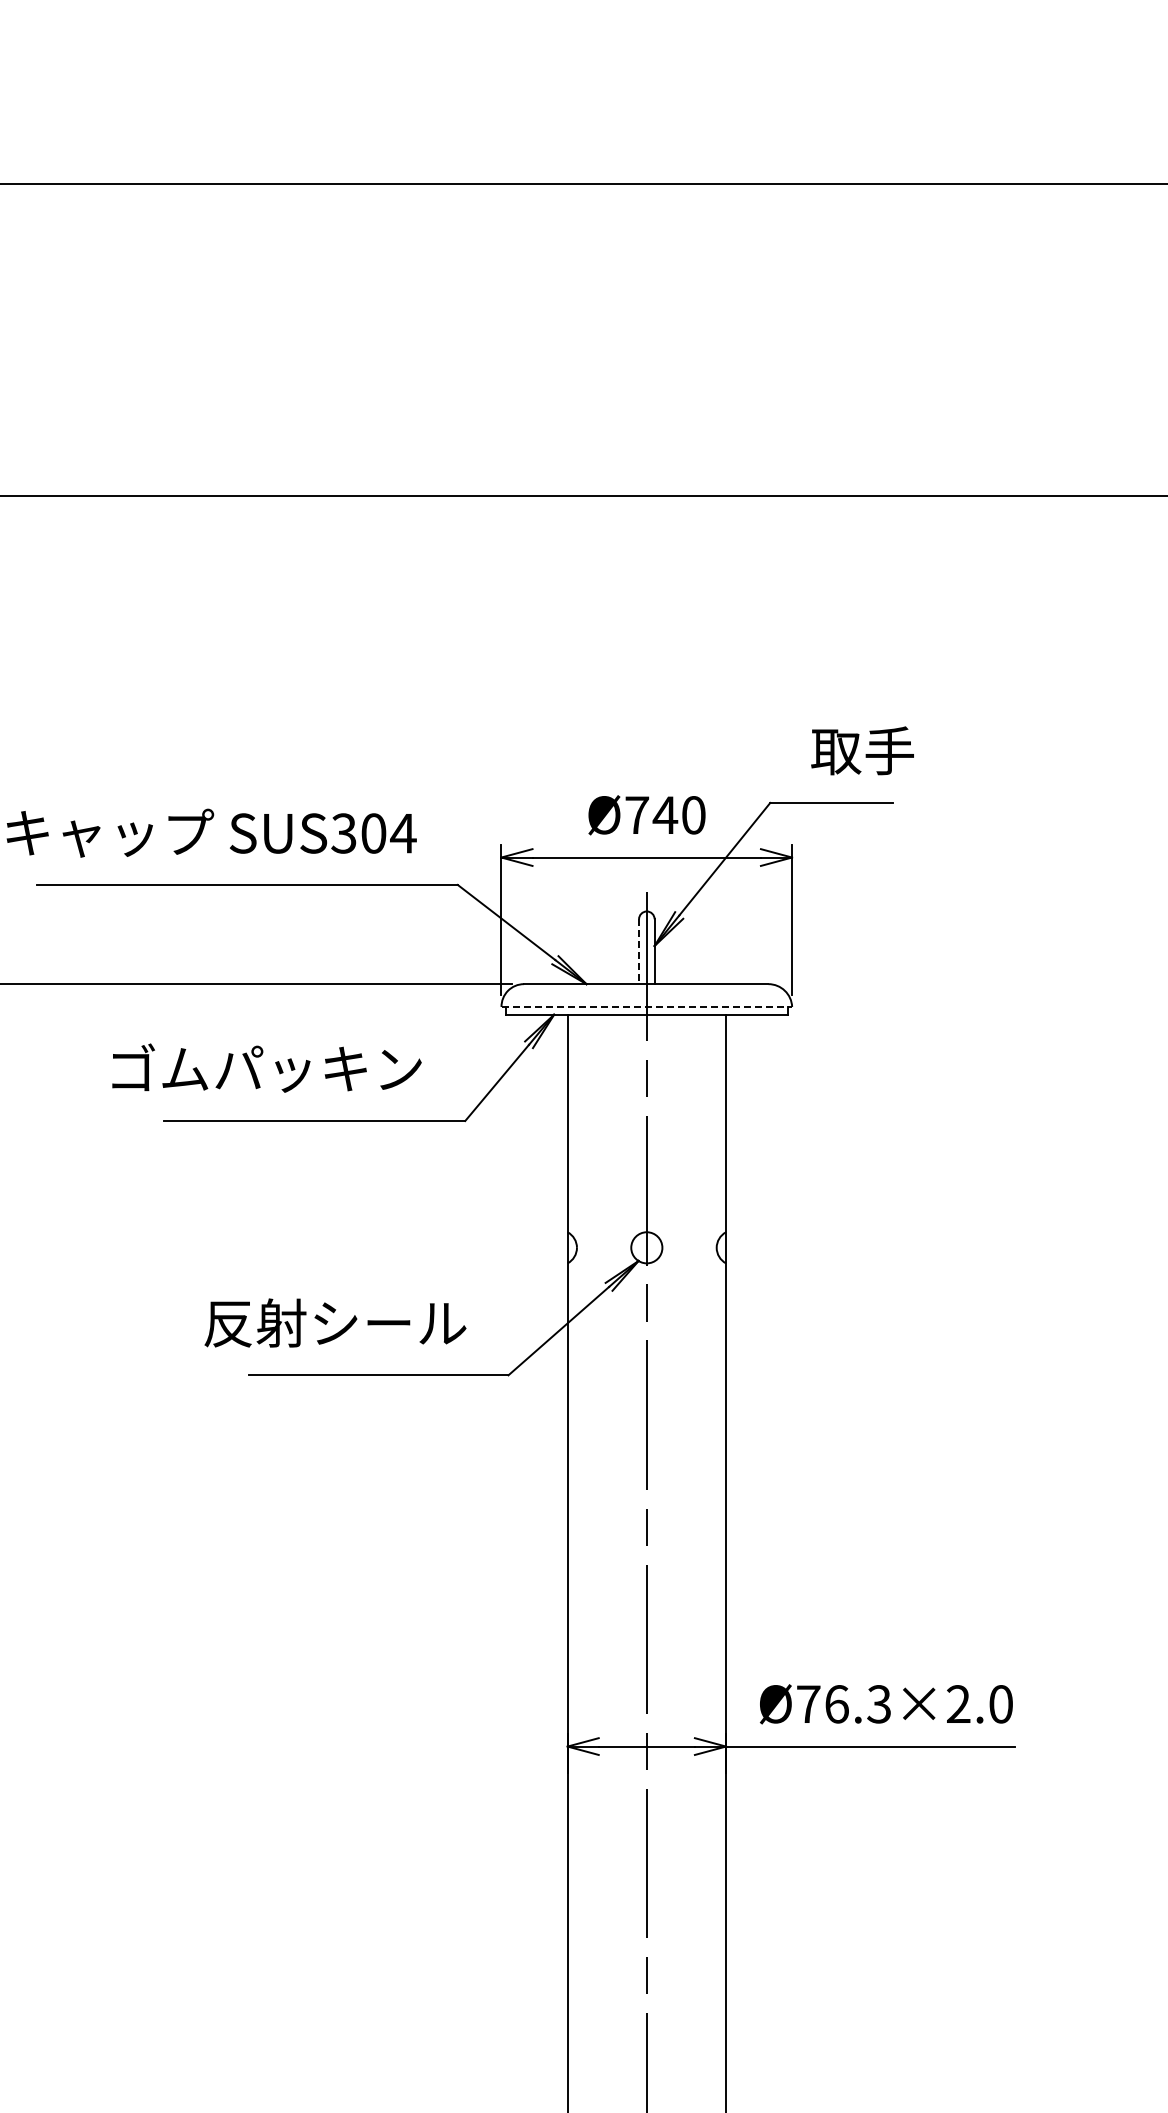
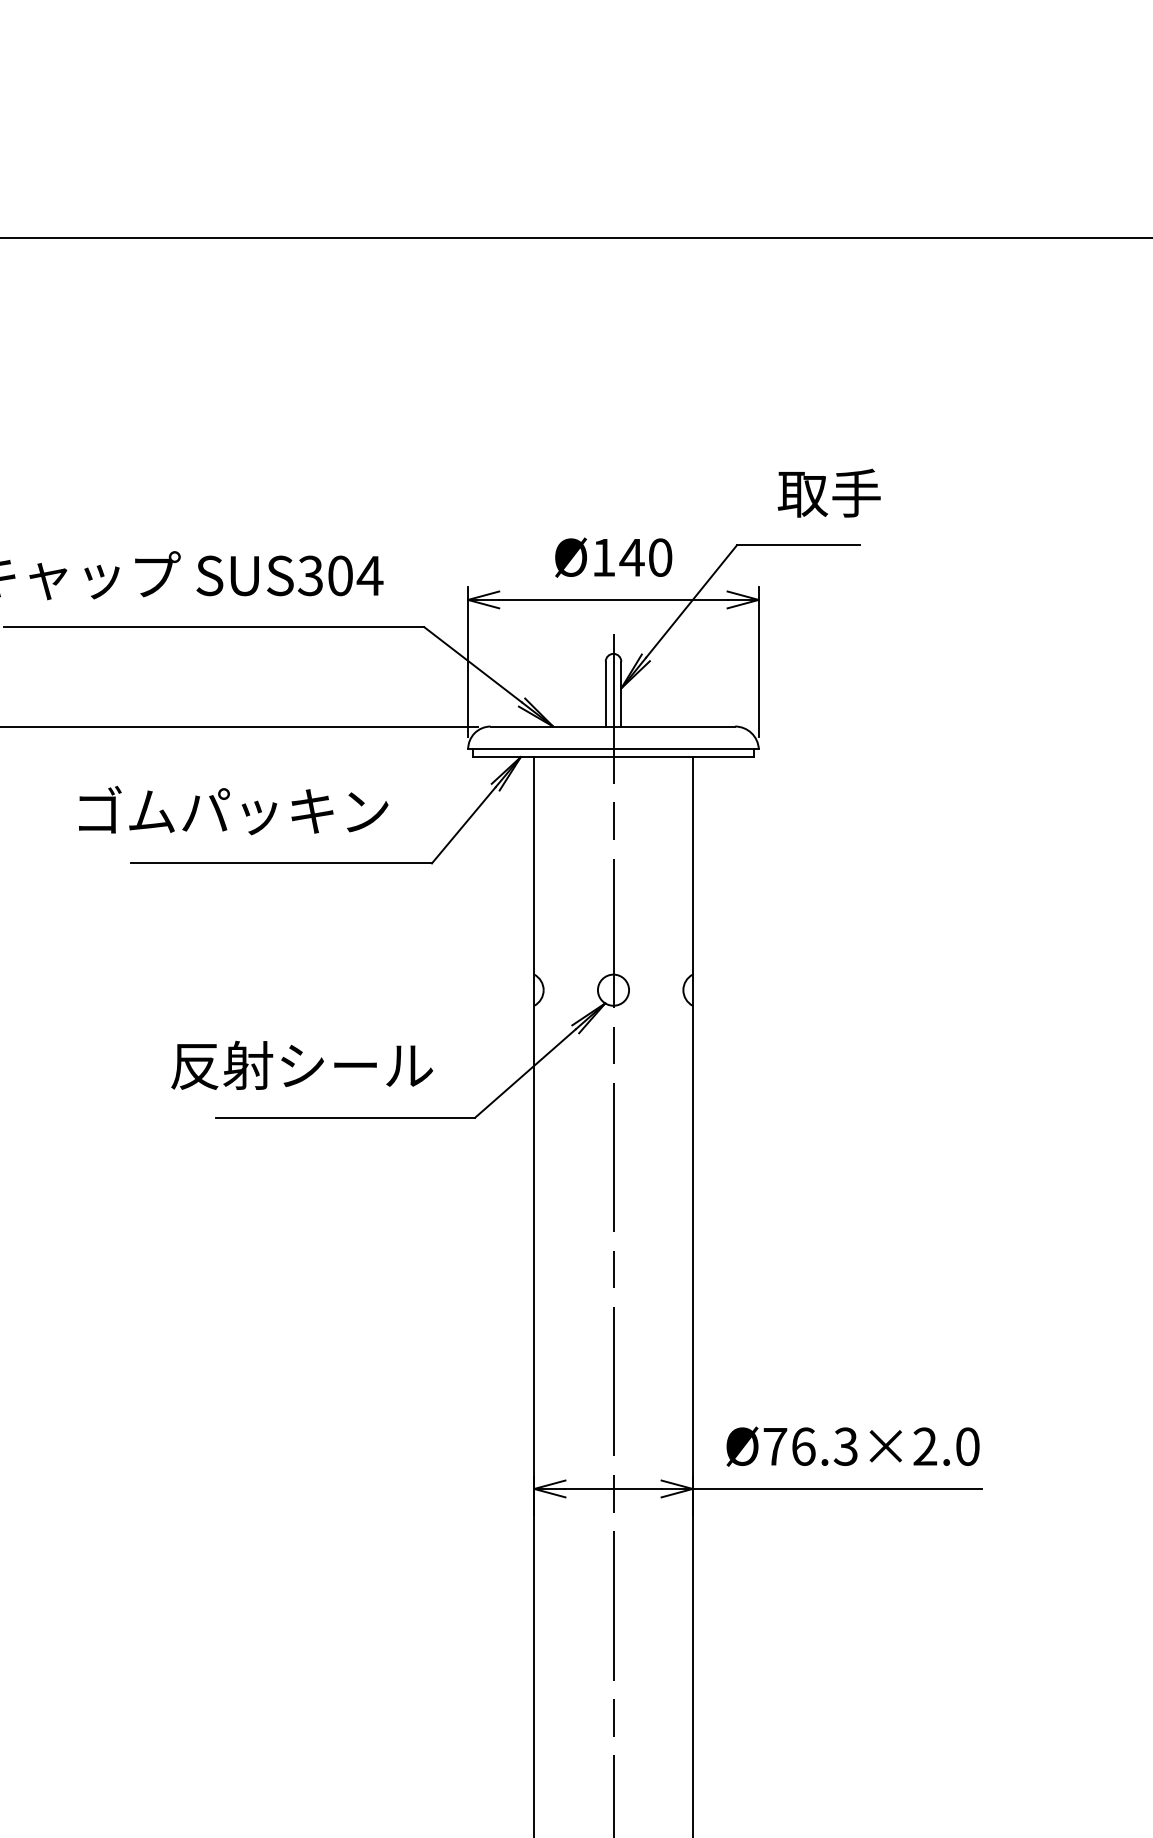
text: (637, 814) -> (604, 556), Ø740 -> Ø140
line: (639, 952) -> (606, 694), dashed -> solid
line: (647, 1006) -> (614, 748), dashed -> solid

